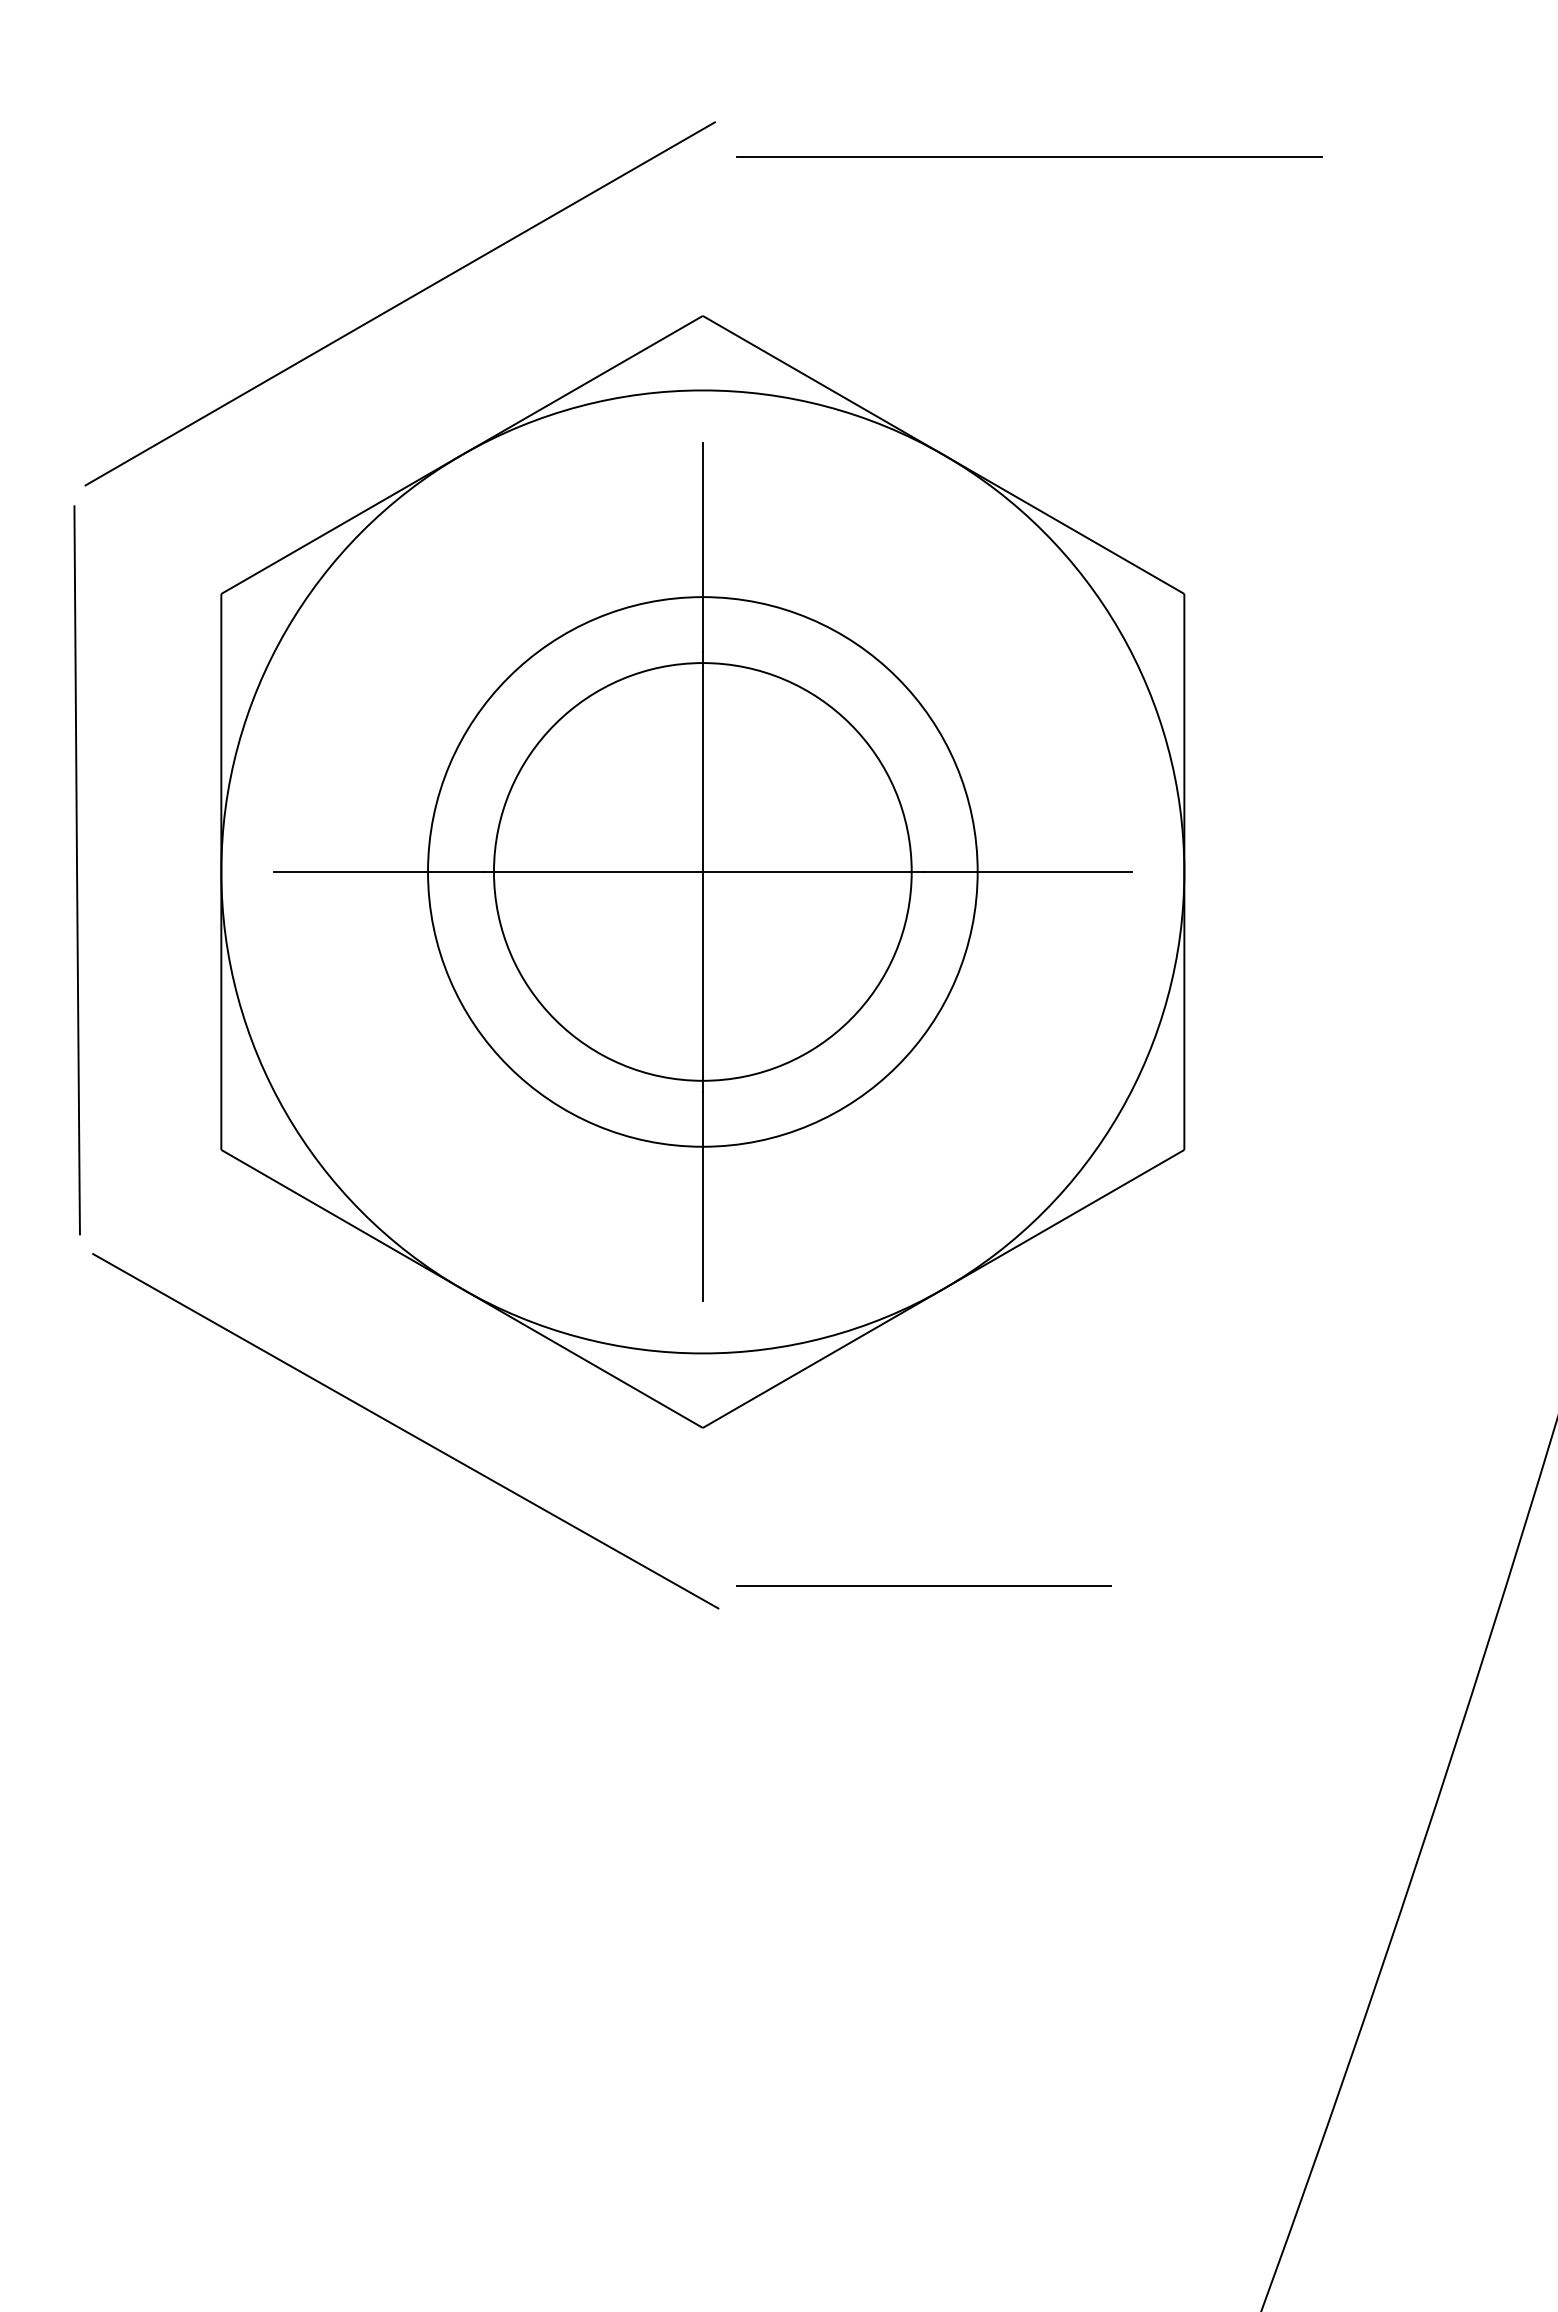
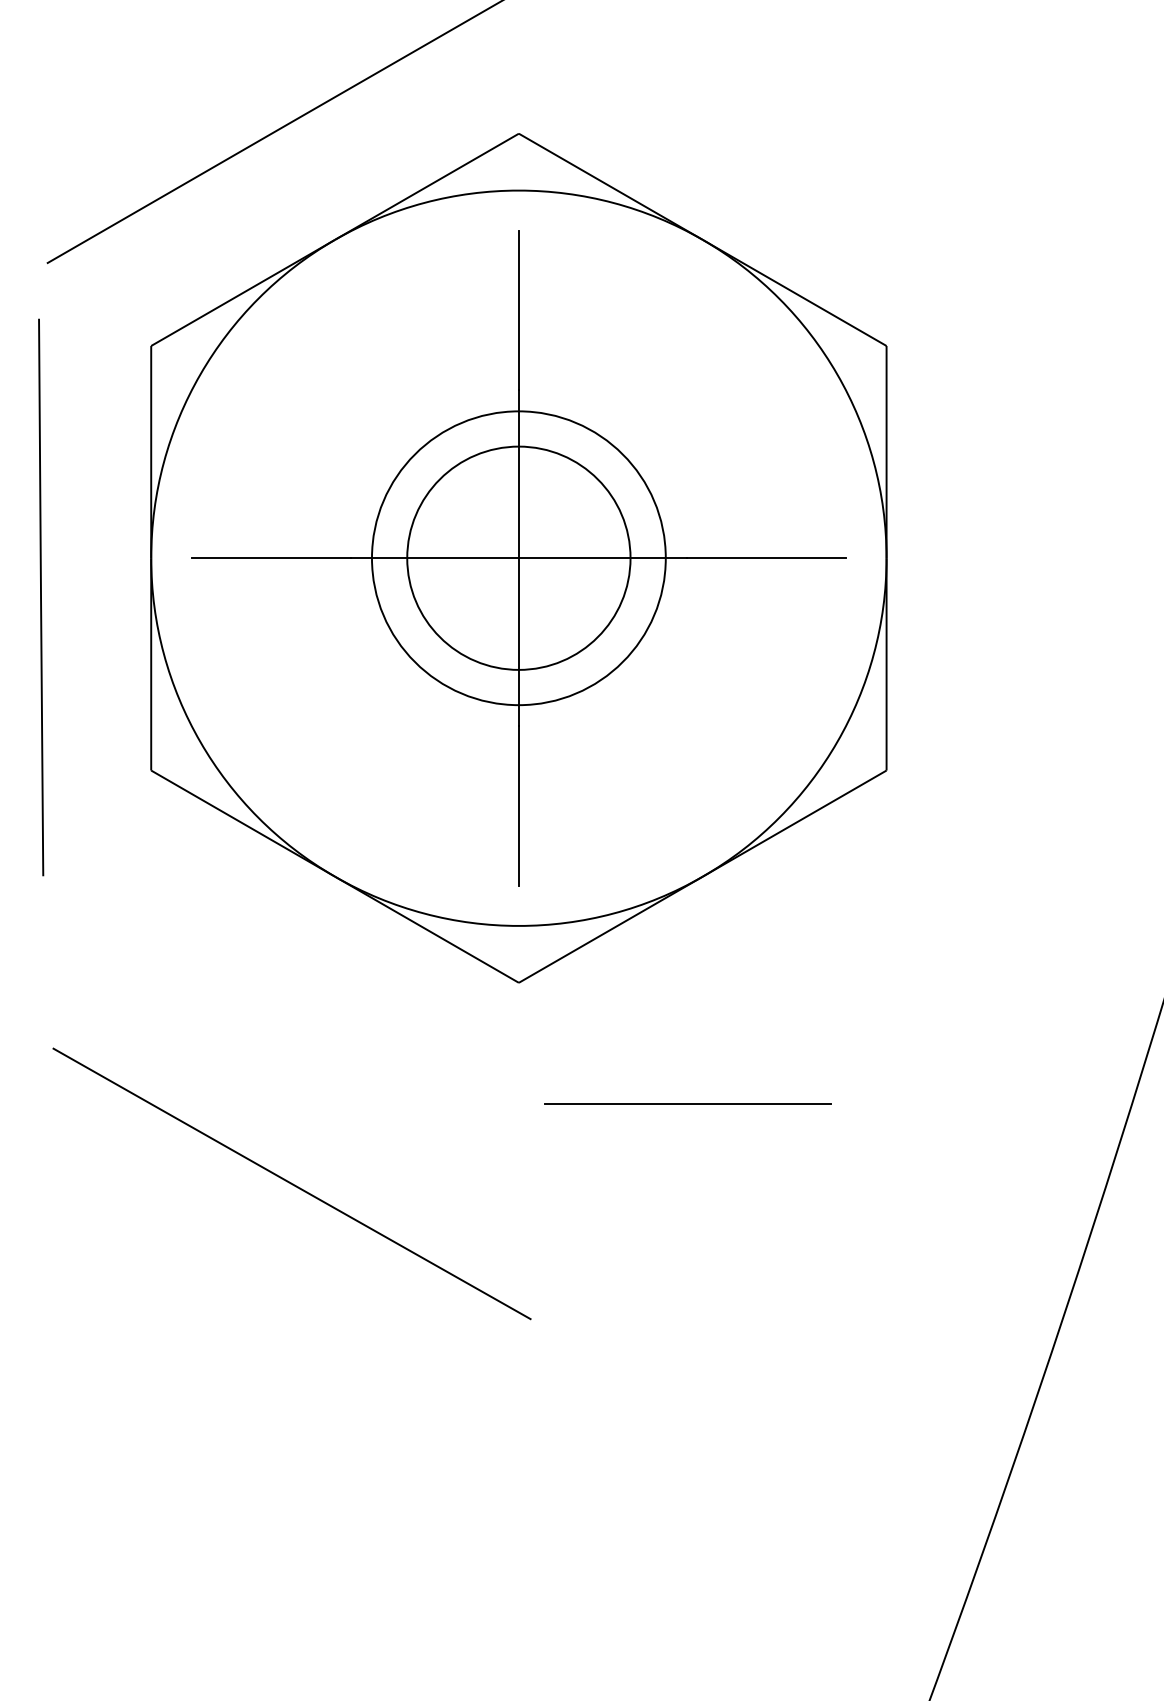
line: (1029, 157) -> (768, 12), removed
line: (76, 870) -> (40, 597), moved
circle: (702, 871) -> (518, 557), size x0.7
circle: (702, 871) -> (518, 557), size x0.7
line: (405, 1431) -> (291, 1184), moved

